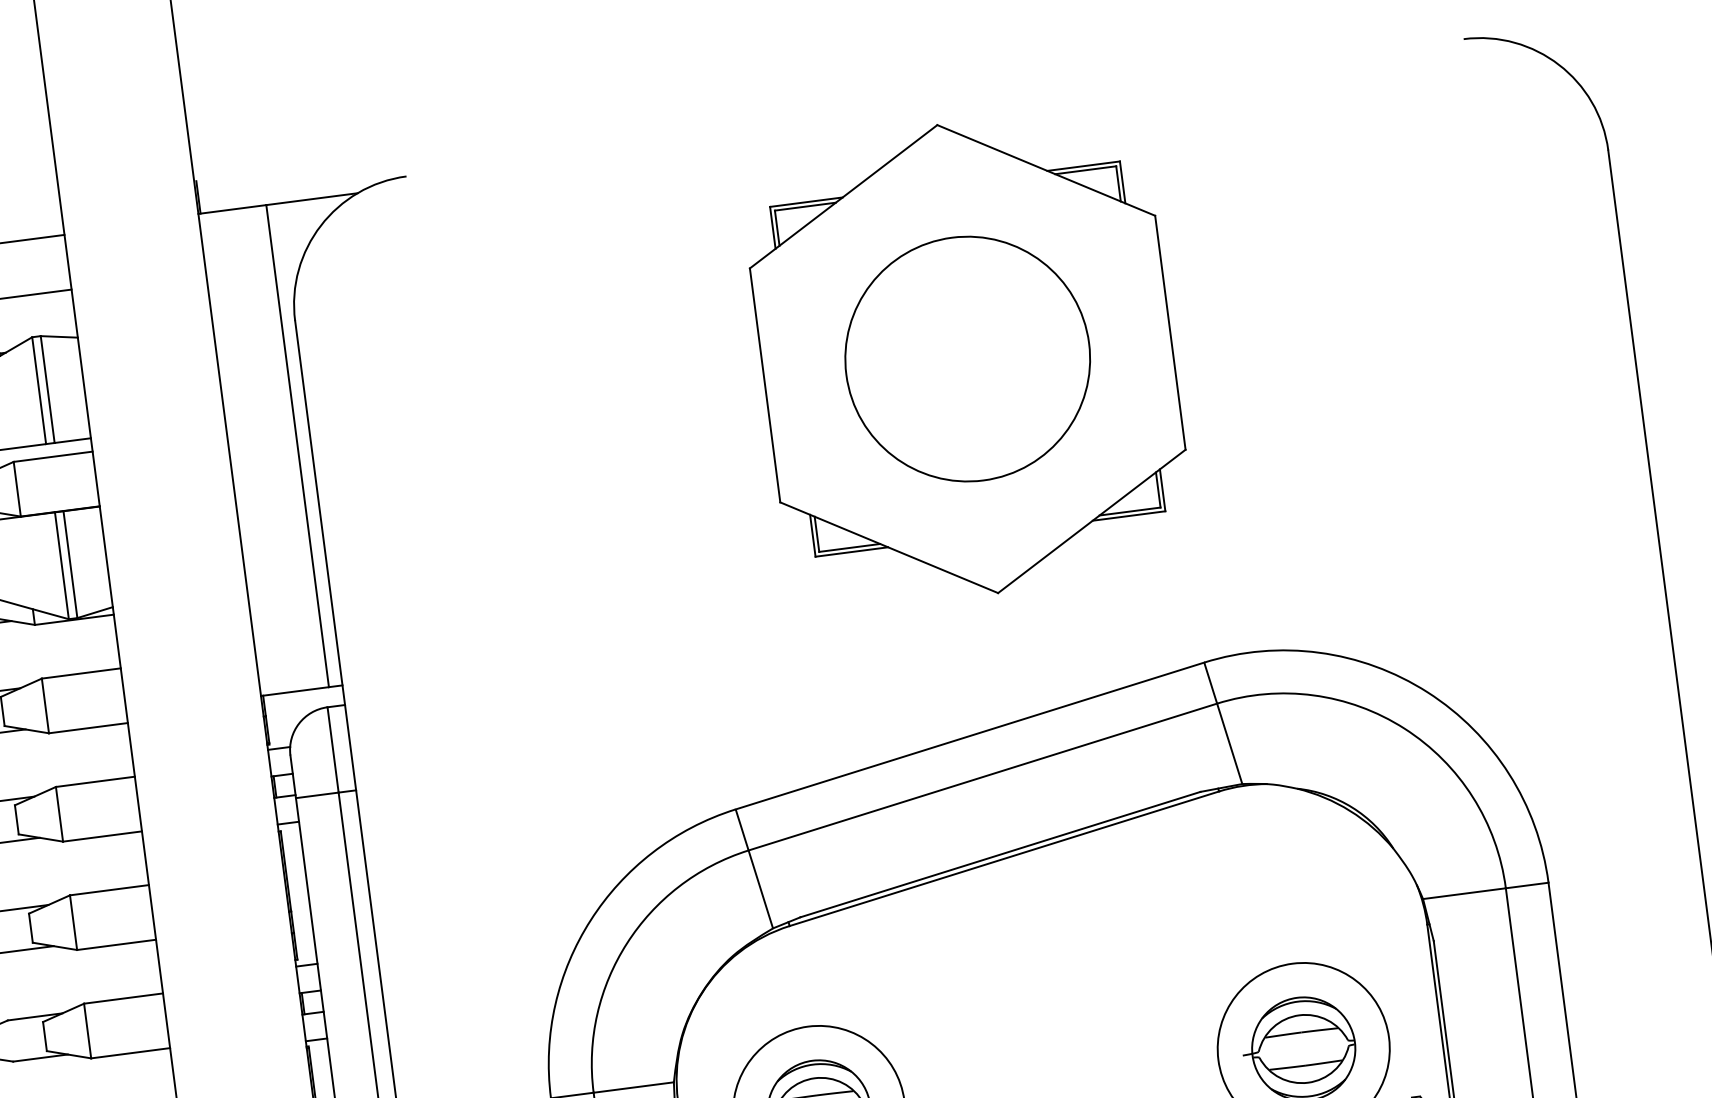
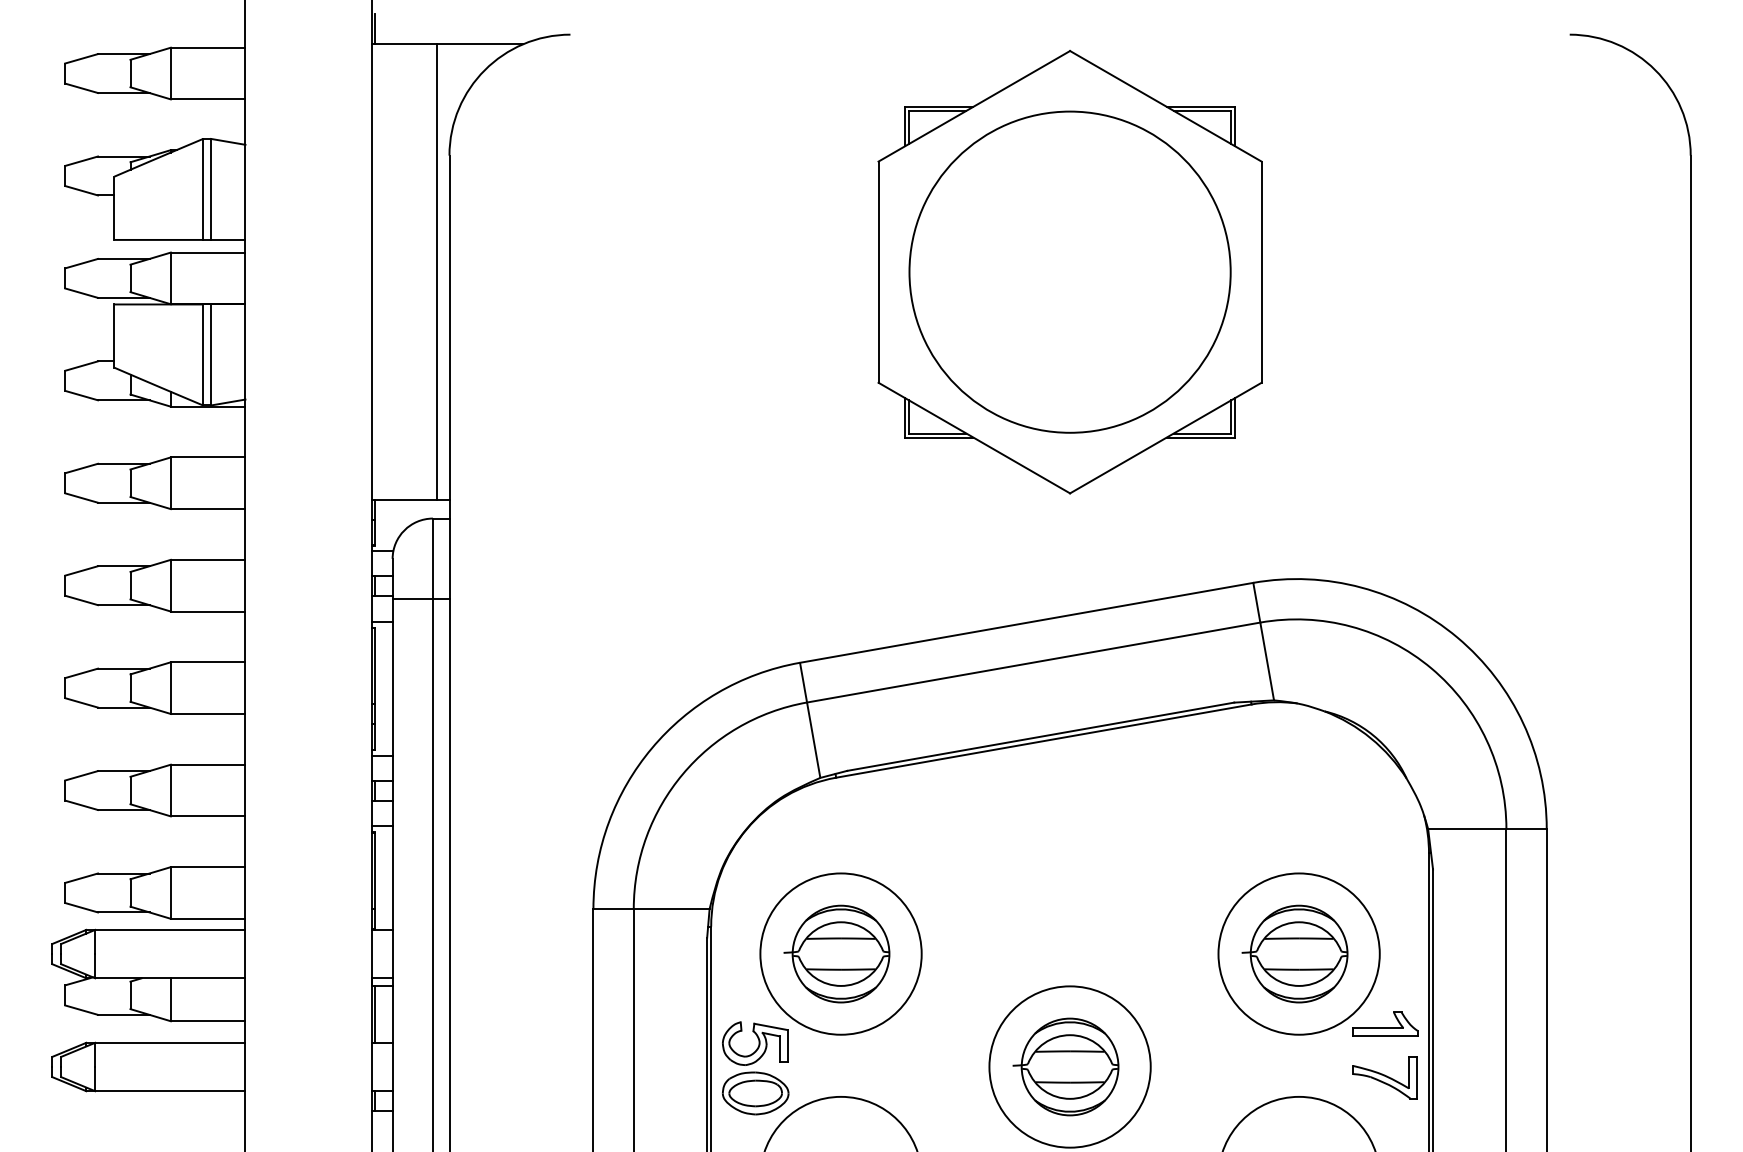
circle: (967, 358) -> (1069, 271), size x1.4

